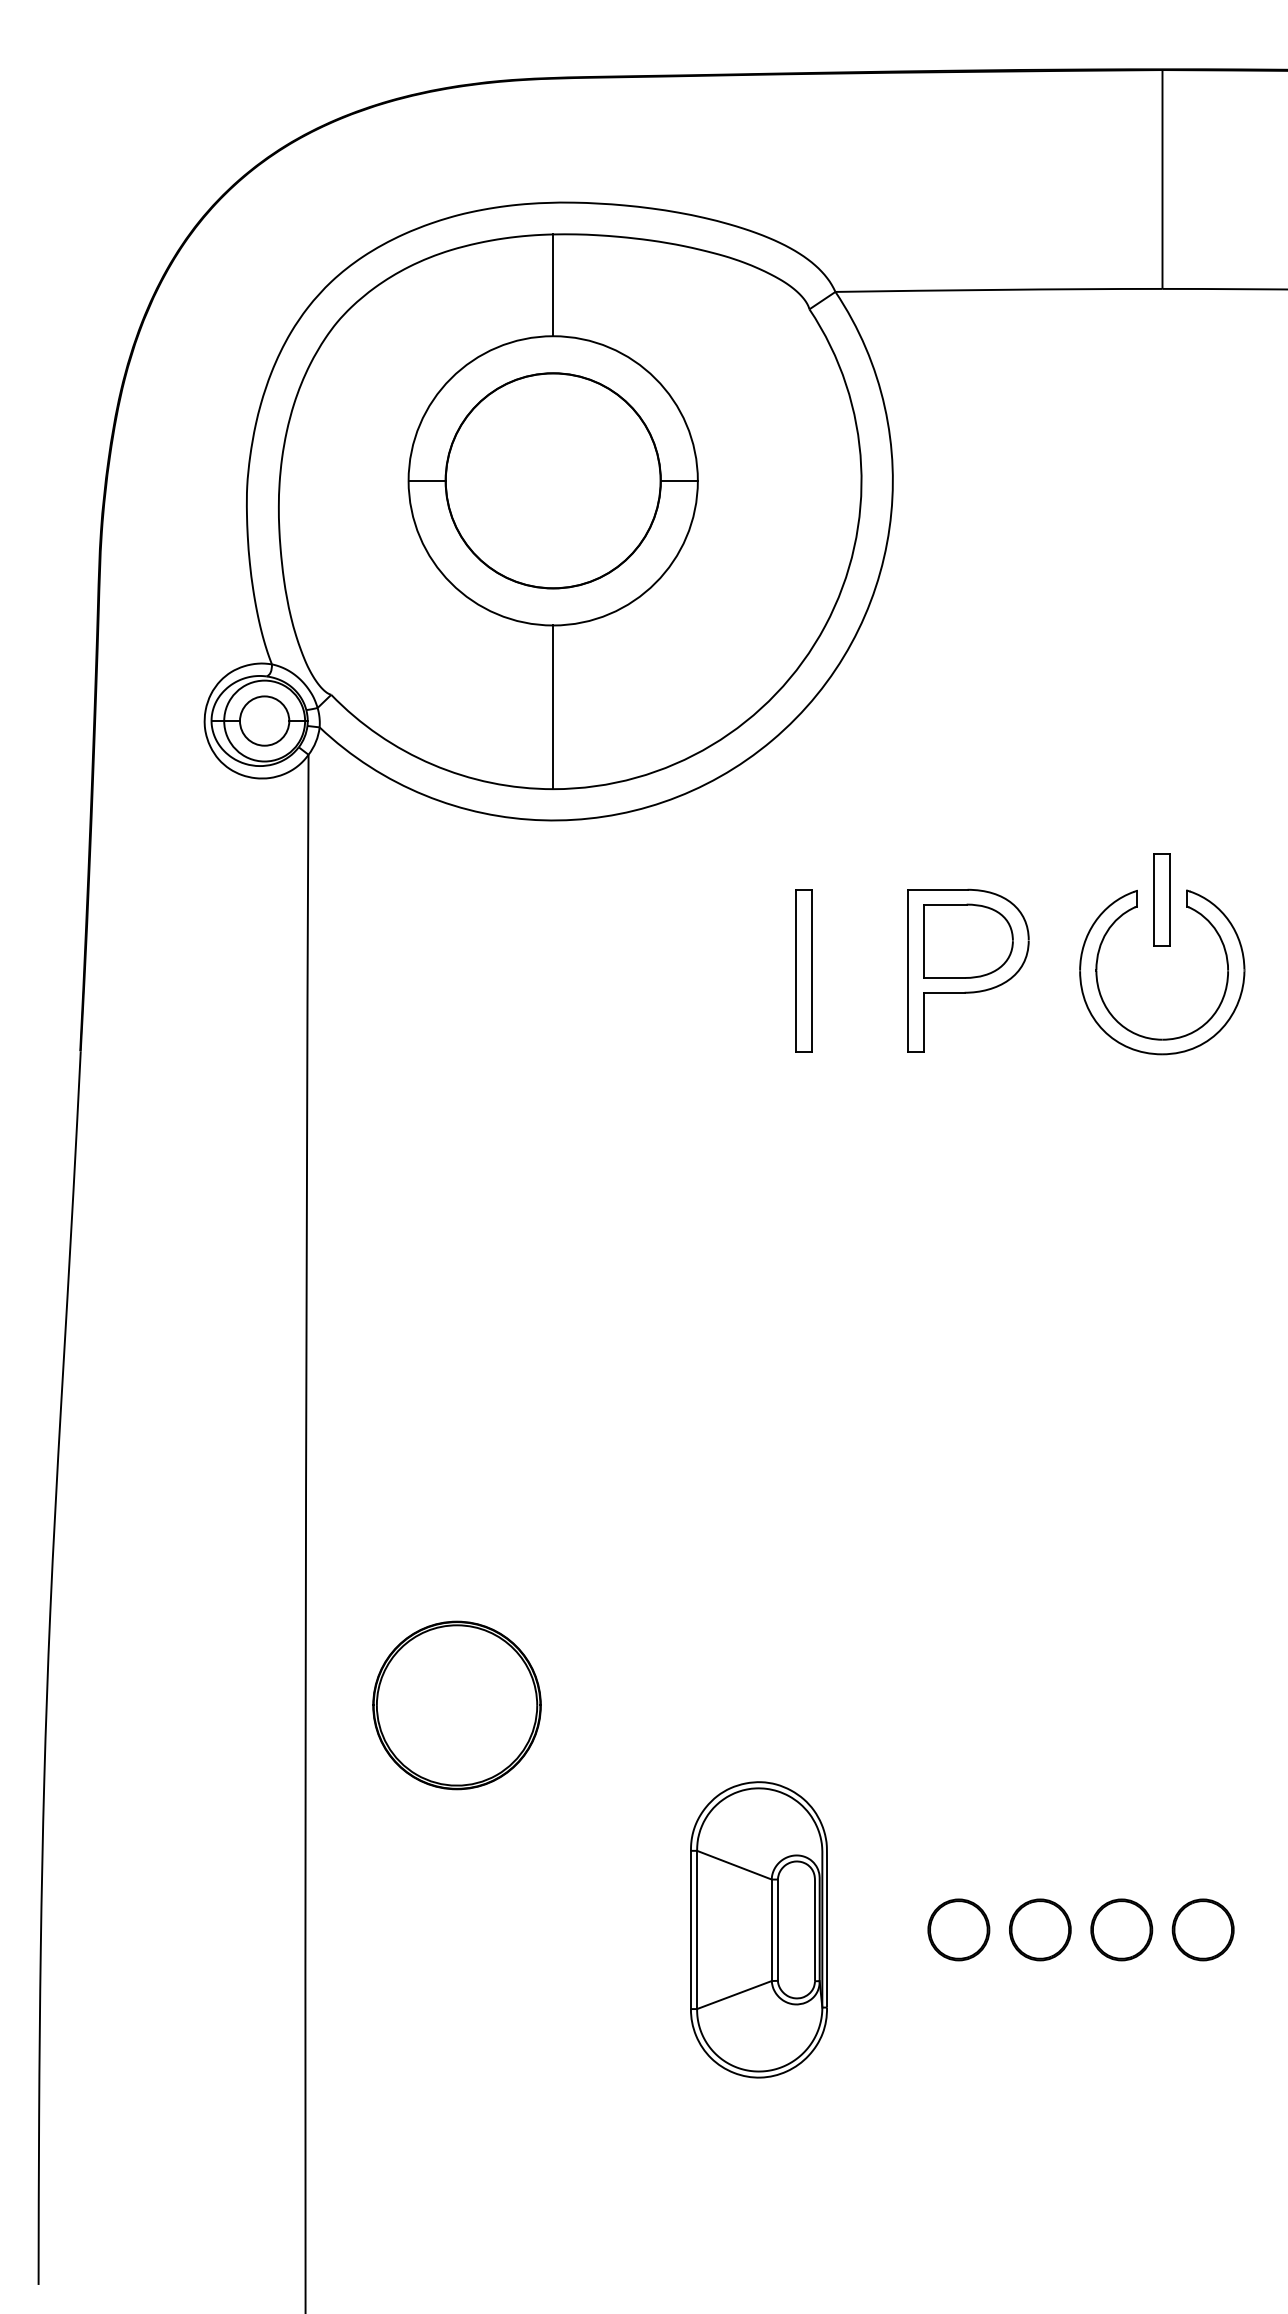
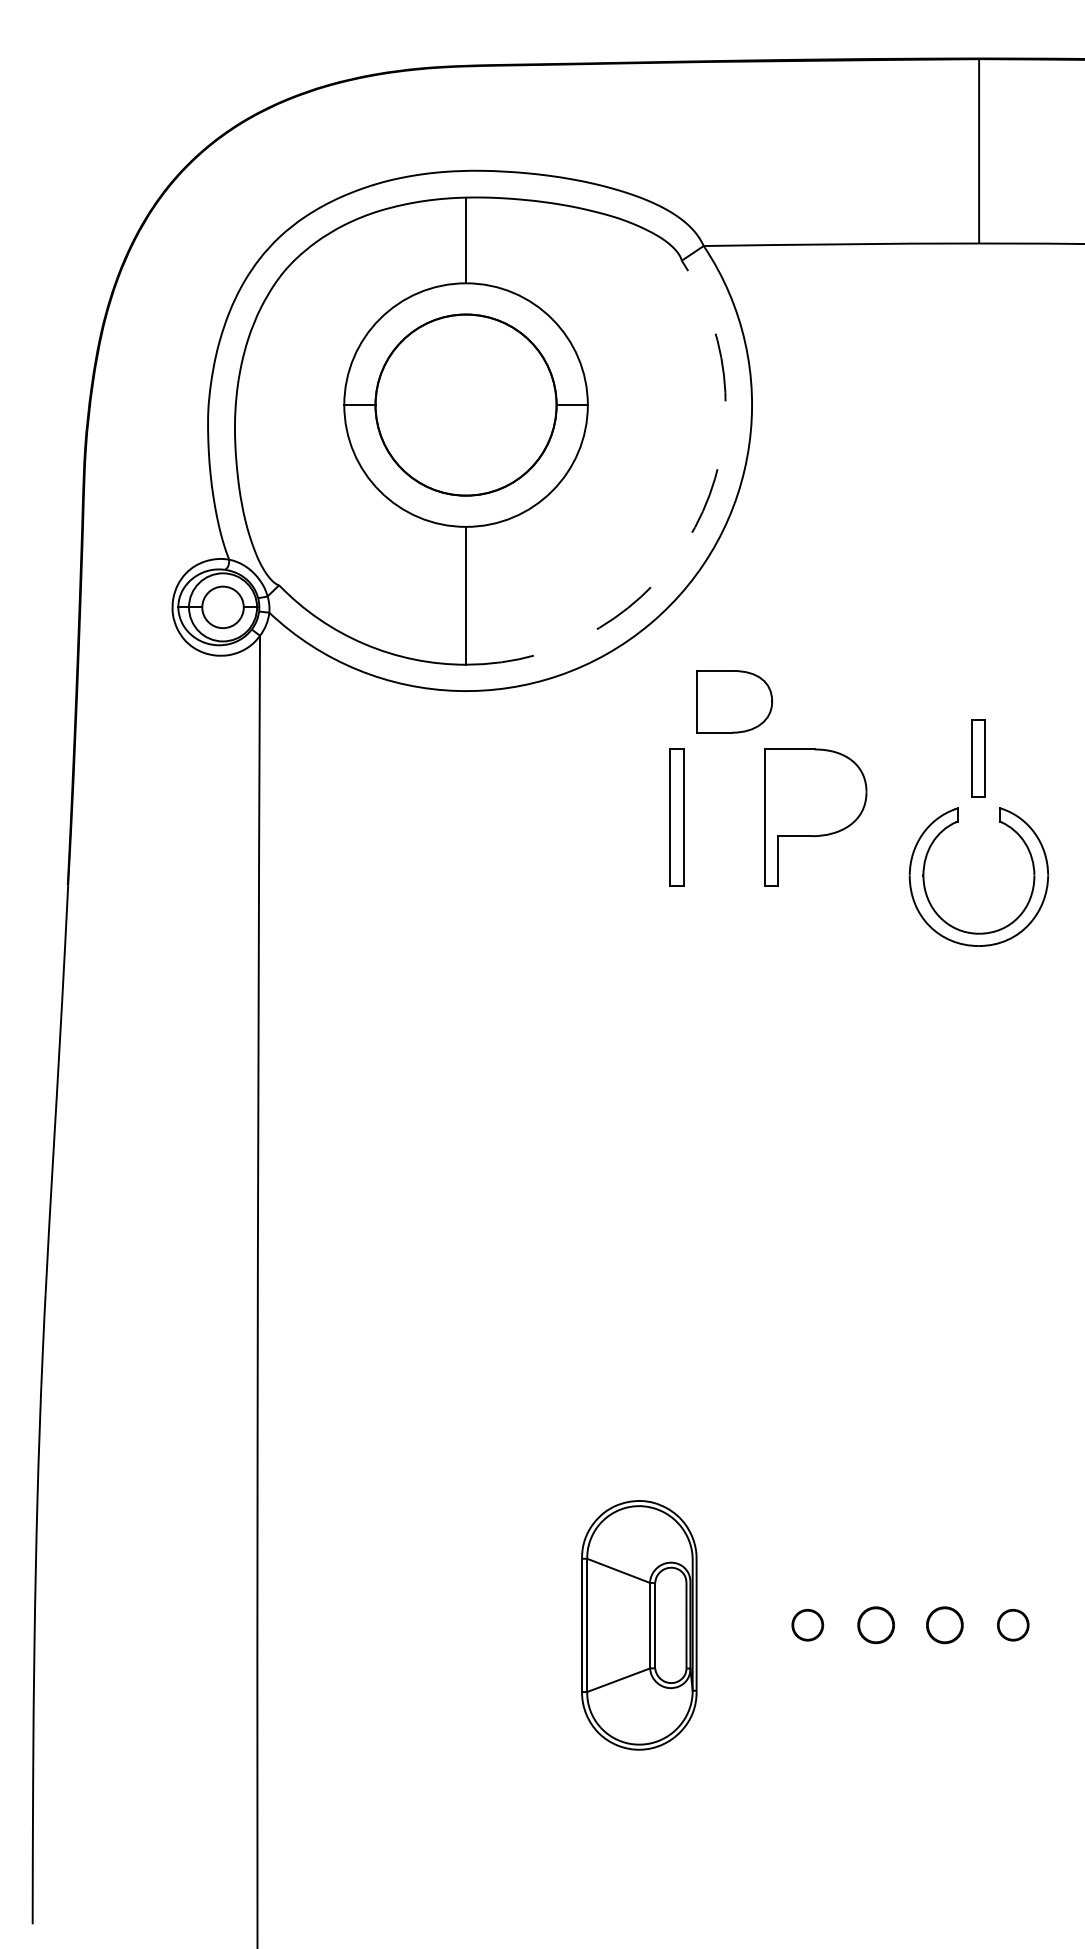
arc: (825, 626) -> (695, 527), solid -> dashed
part: (968, 940) -> (734, 701), moved
part: (1098, 982) -> (925, 885), moved
part: (456, 1704) -> (384, 1435), removed
part: (958, 1928) -> (807, 1624), size x0.6
part: (1039, 1928) -> (875, 1624), size x0.7
part: (1121, 1928) -> (944, 1624), size x0.7
part: (1202, 1928) -> (1012, 1624), size x0.6

